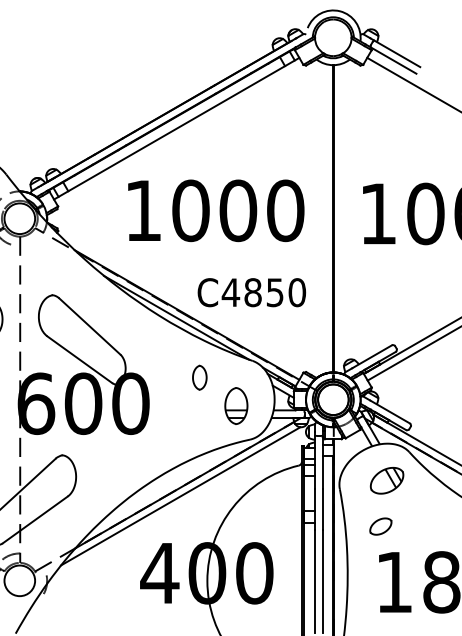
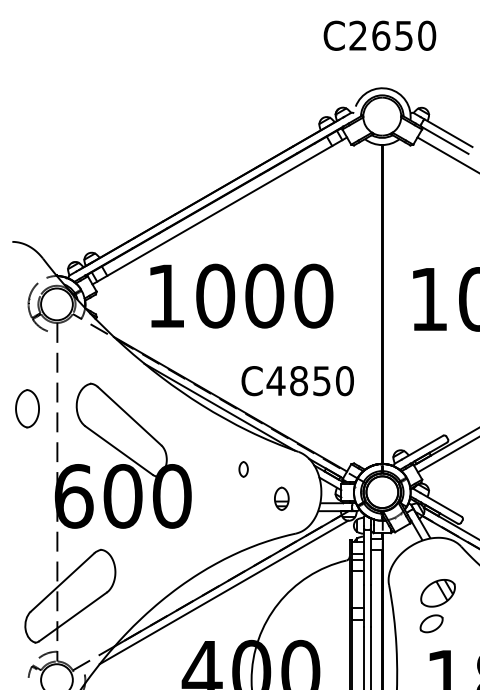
text: (215, 210) -> (241, 295), moved
part: (199, 377) -> (243, 469), size x0.6
part: (236, 405) -> (281, 498), size x0.6
part: (386, 480) -> (437, 593), moved

